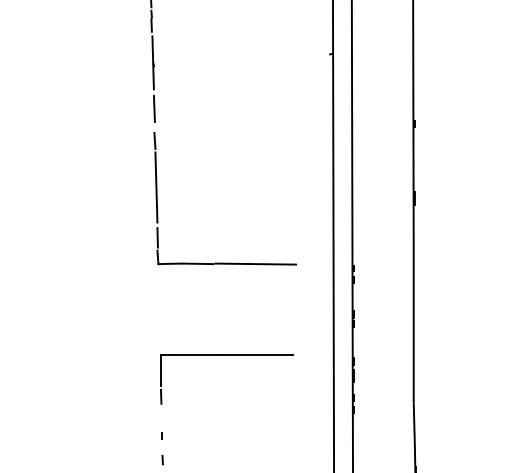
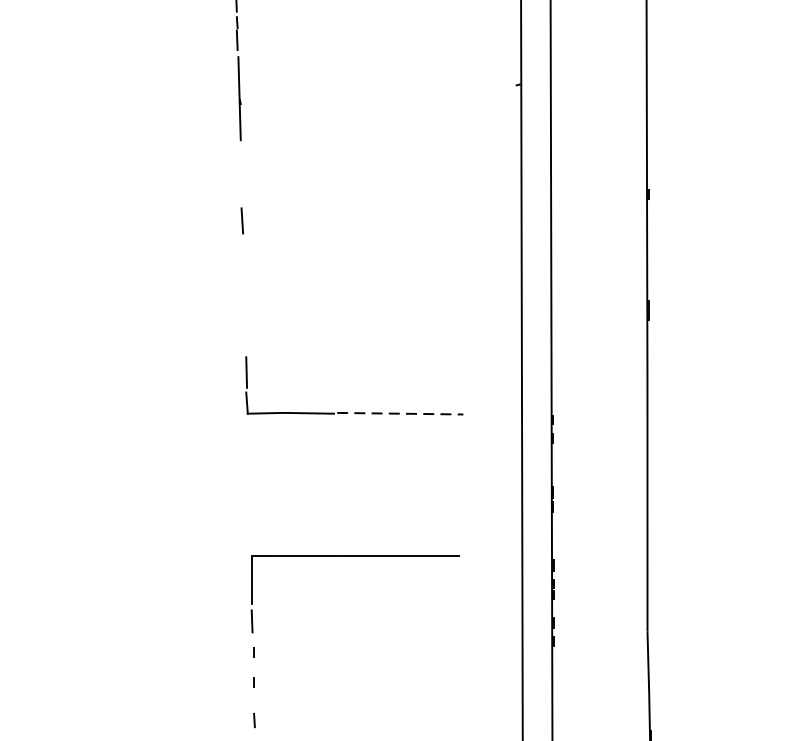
line: (153, 108) -> (240, 170), removed
line: (156, 187) -> (244, 293), removed
line: (256, 264) -> (401, 414), solid -> dashed
line: (161, 416) -> (252, 652), added

